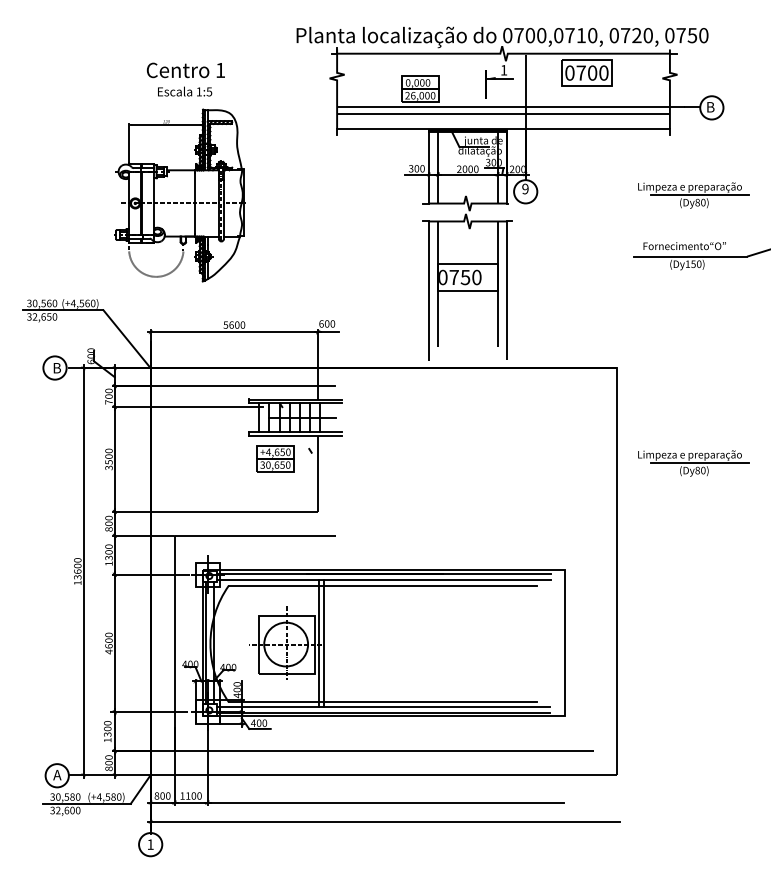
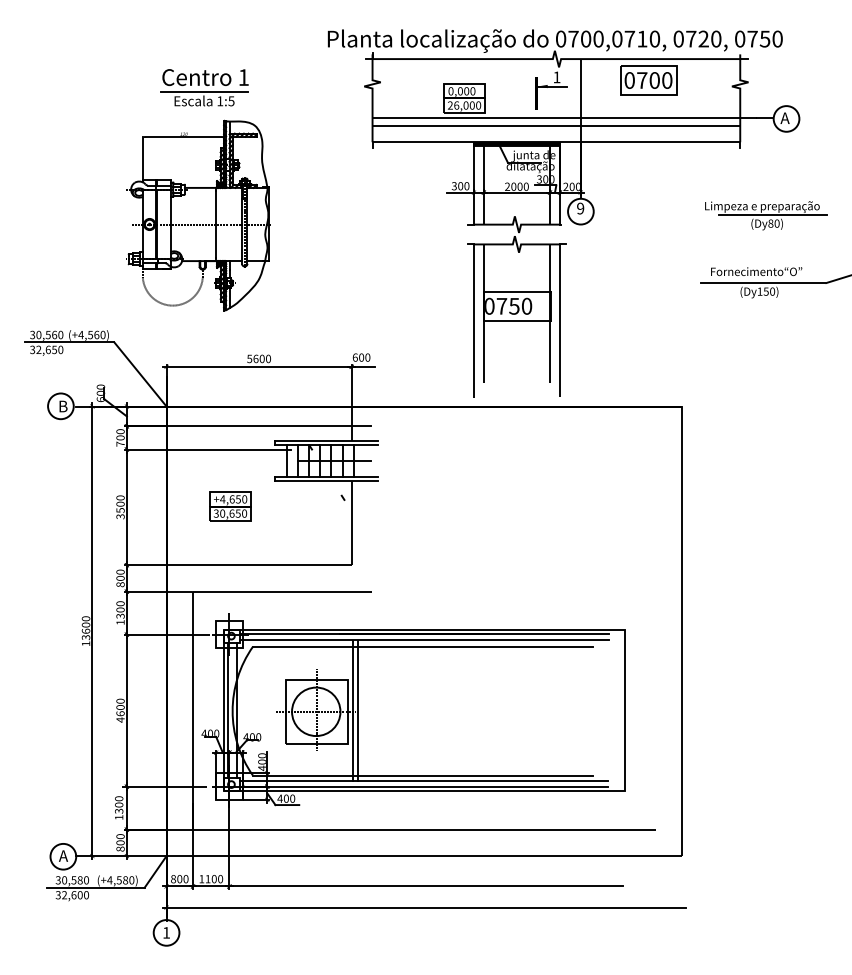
line: (184, 83) -> (204, 92), added
text: (710, 106) -> (784, 117), B -> А
part: (275, 458) -> (230, 506), moved
part: (693, 463) -> (766, 511), removed

